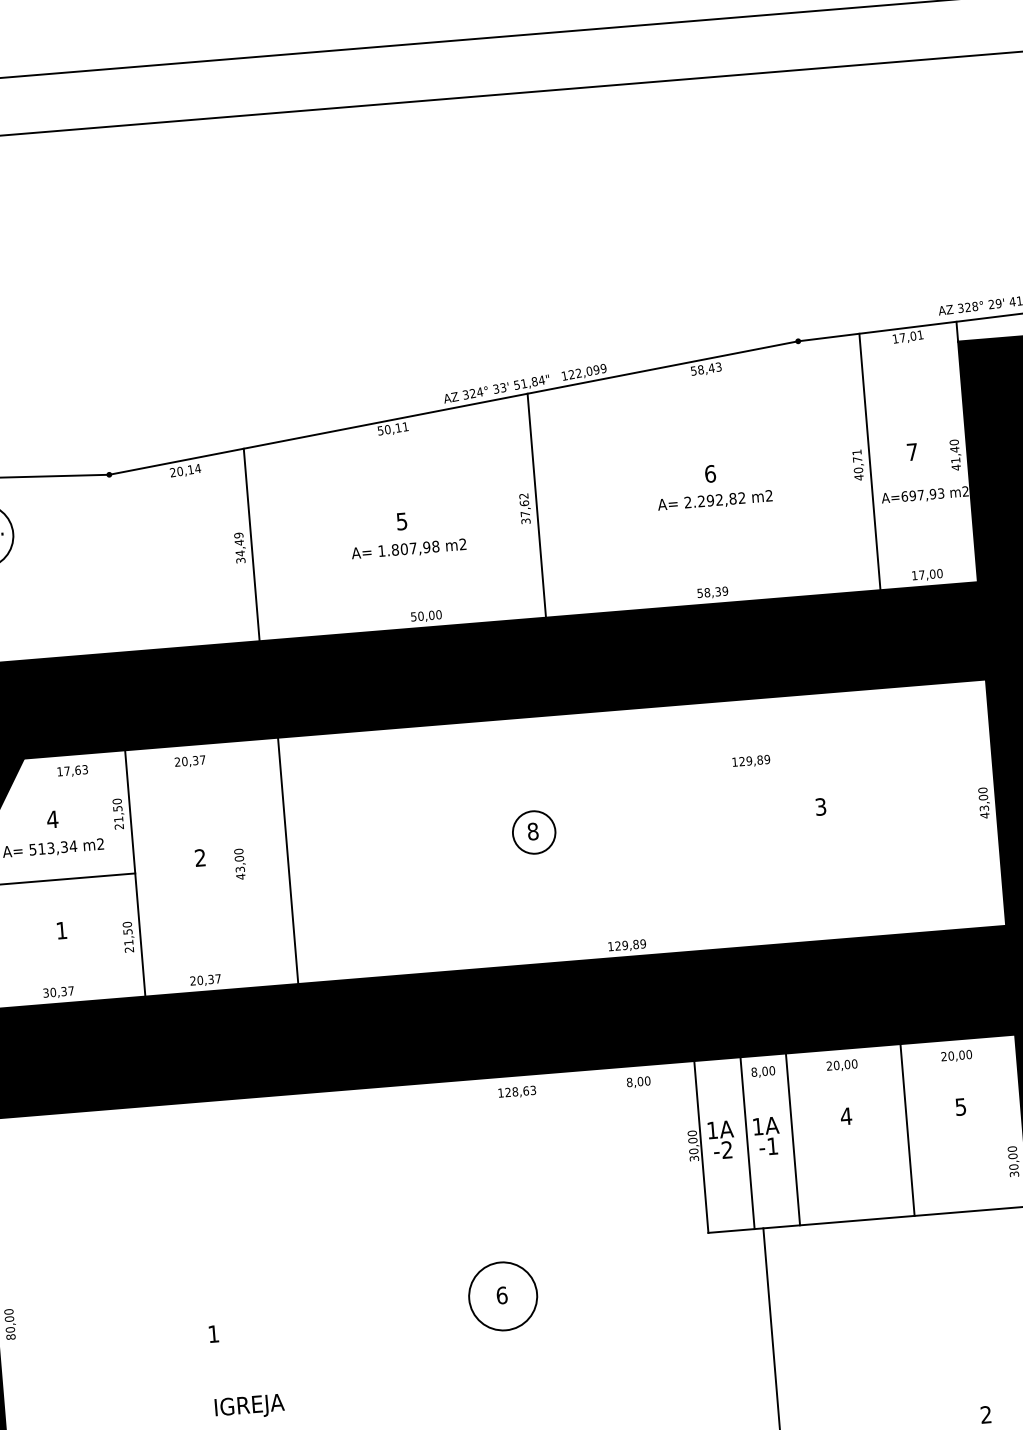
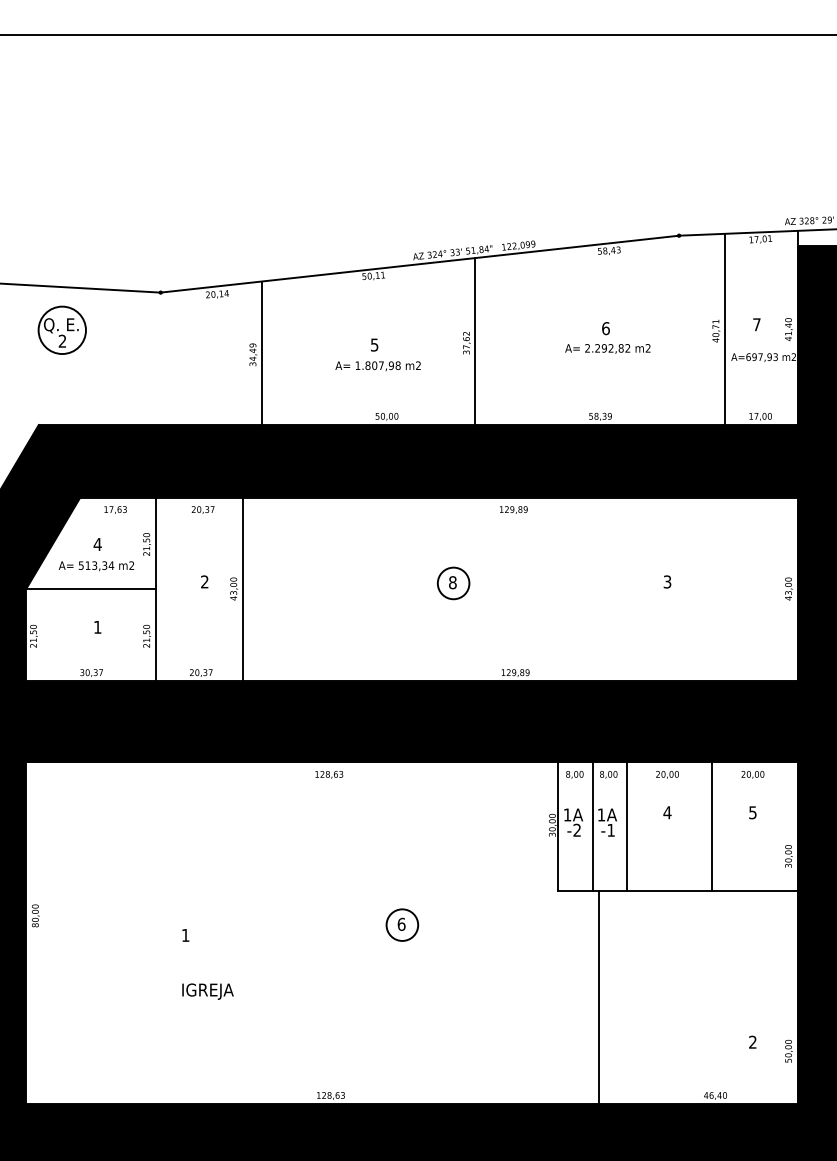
text: (750, 760) -> (513, 509), moved
line: (287, 860) -> (242, 589), moved
text: (638, 1081) -> (574, 774), moved
text: (517, 1091) -> (329, 774), moved
circle: (503, 1295) -> (402, 924), size x0.62

